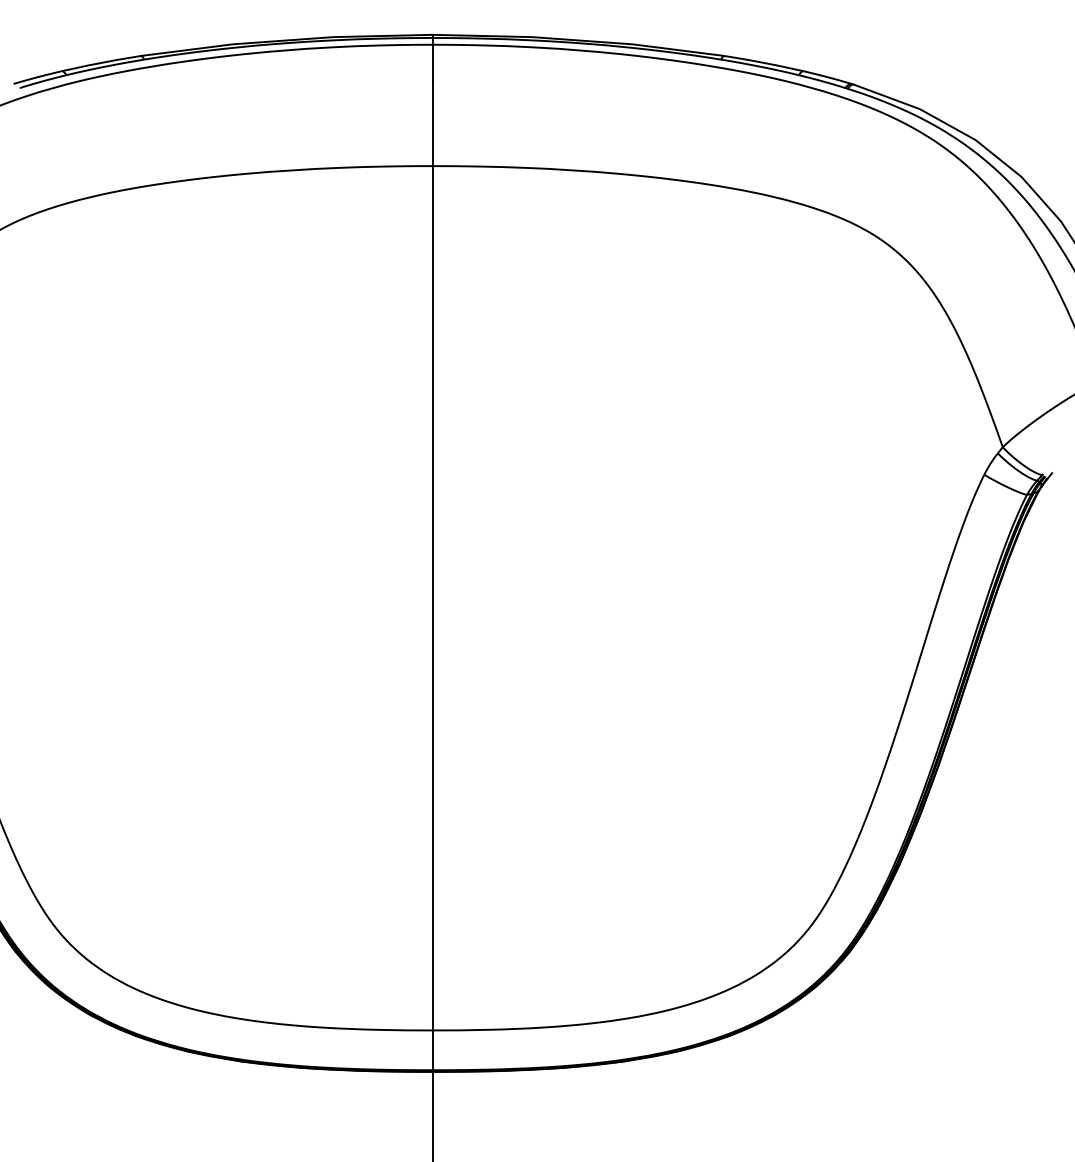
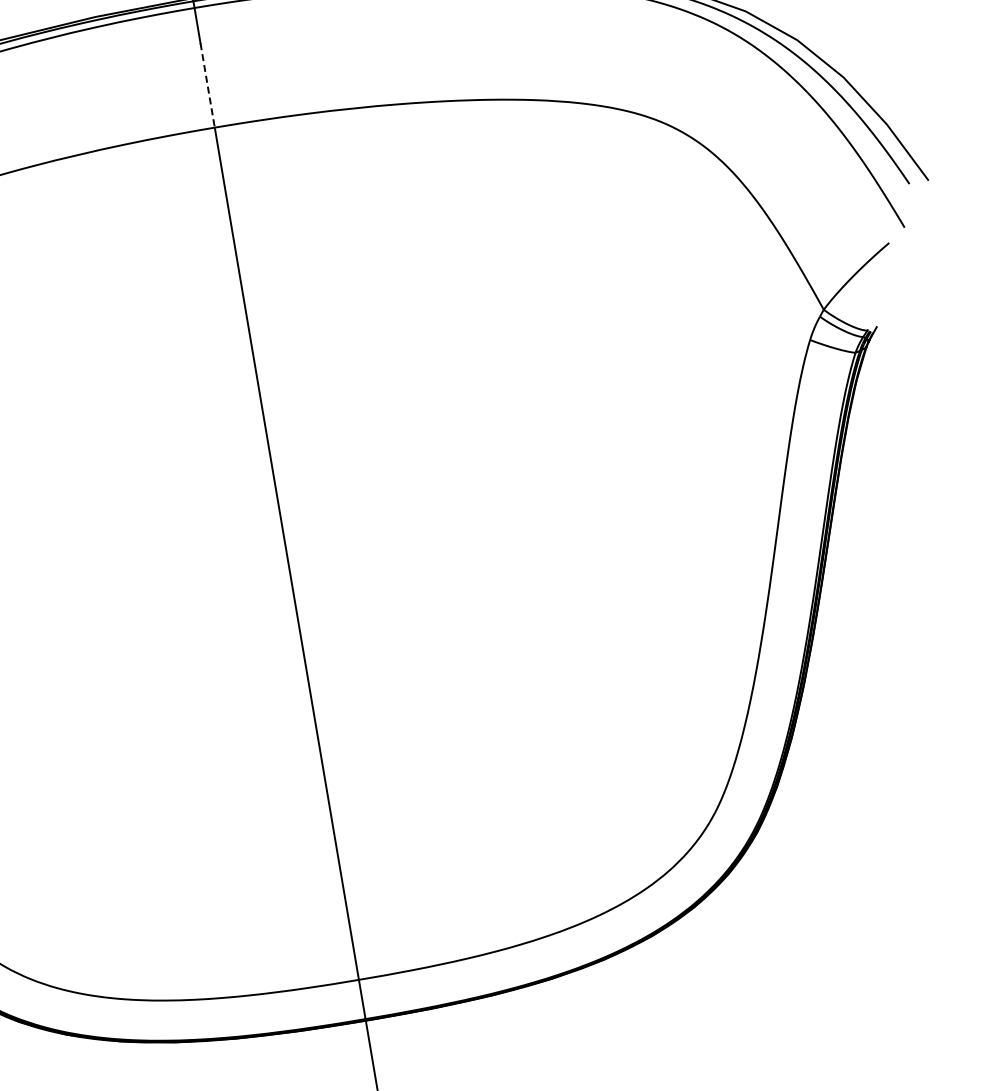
line: (432, 123) -> (207, 85), solid -> dashed

